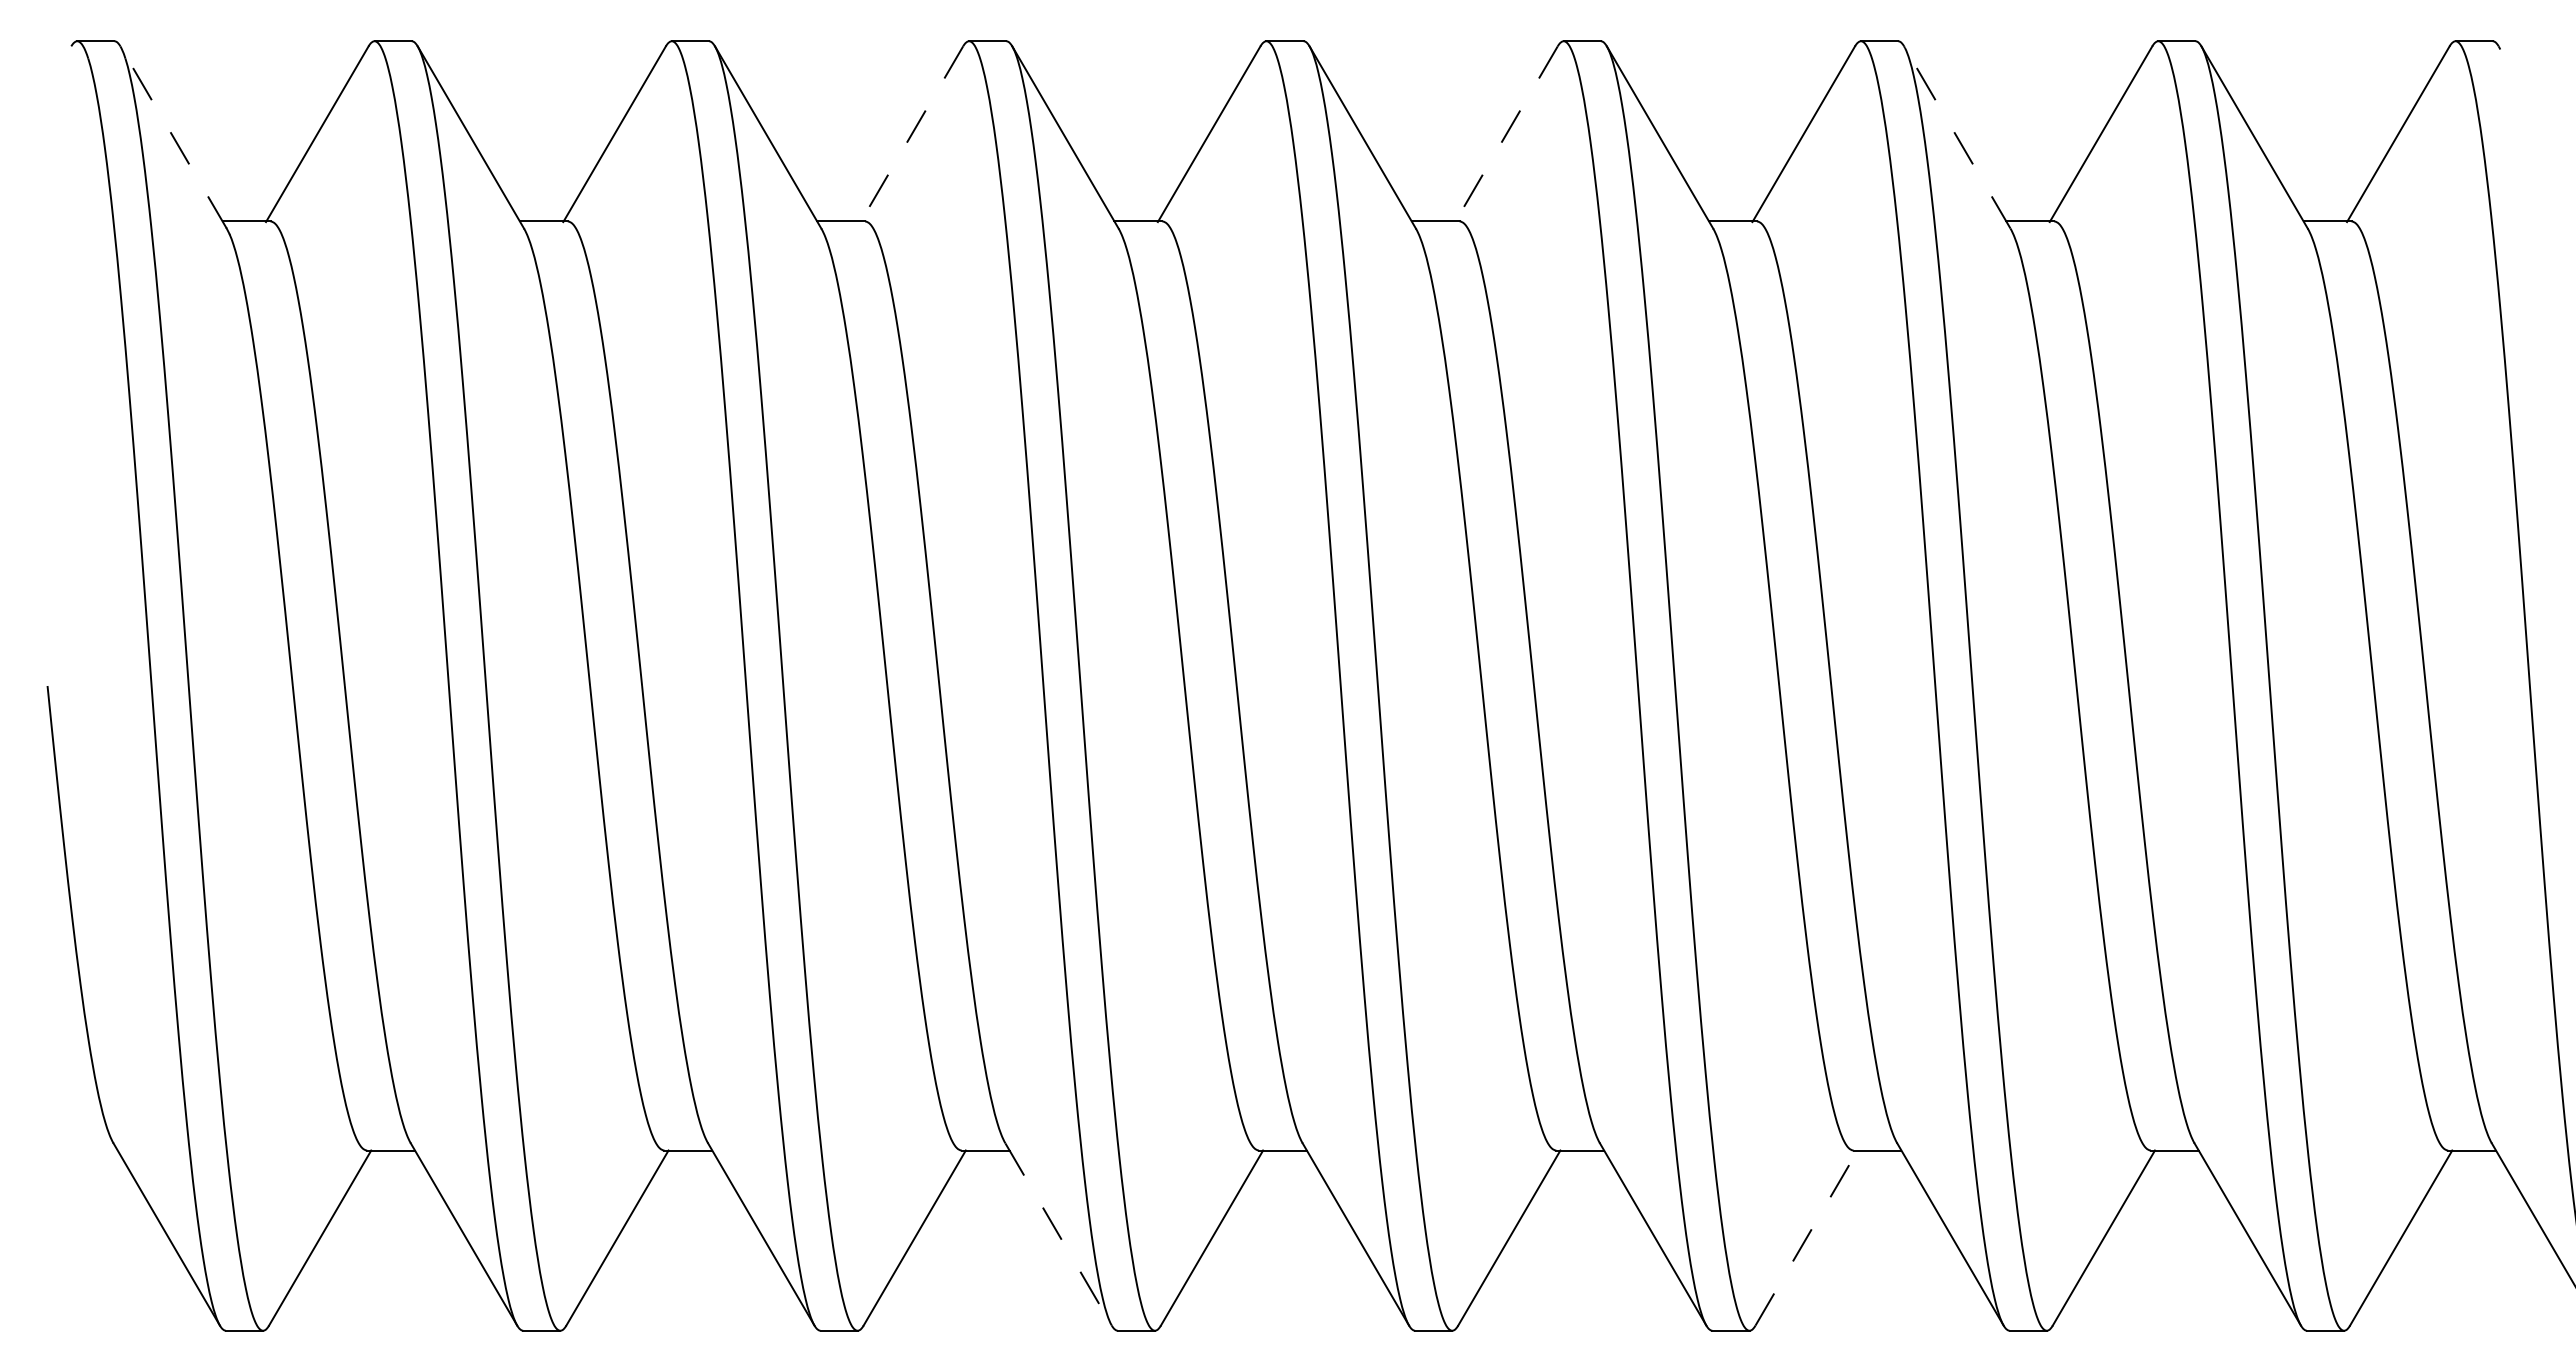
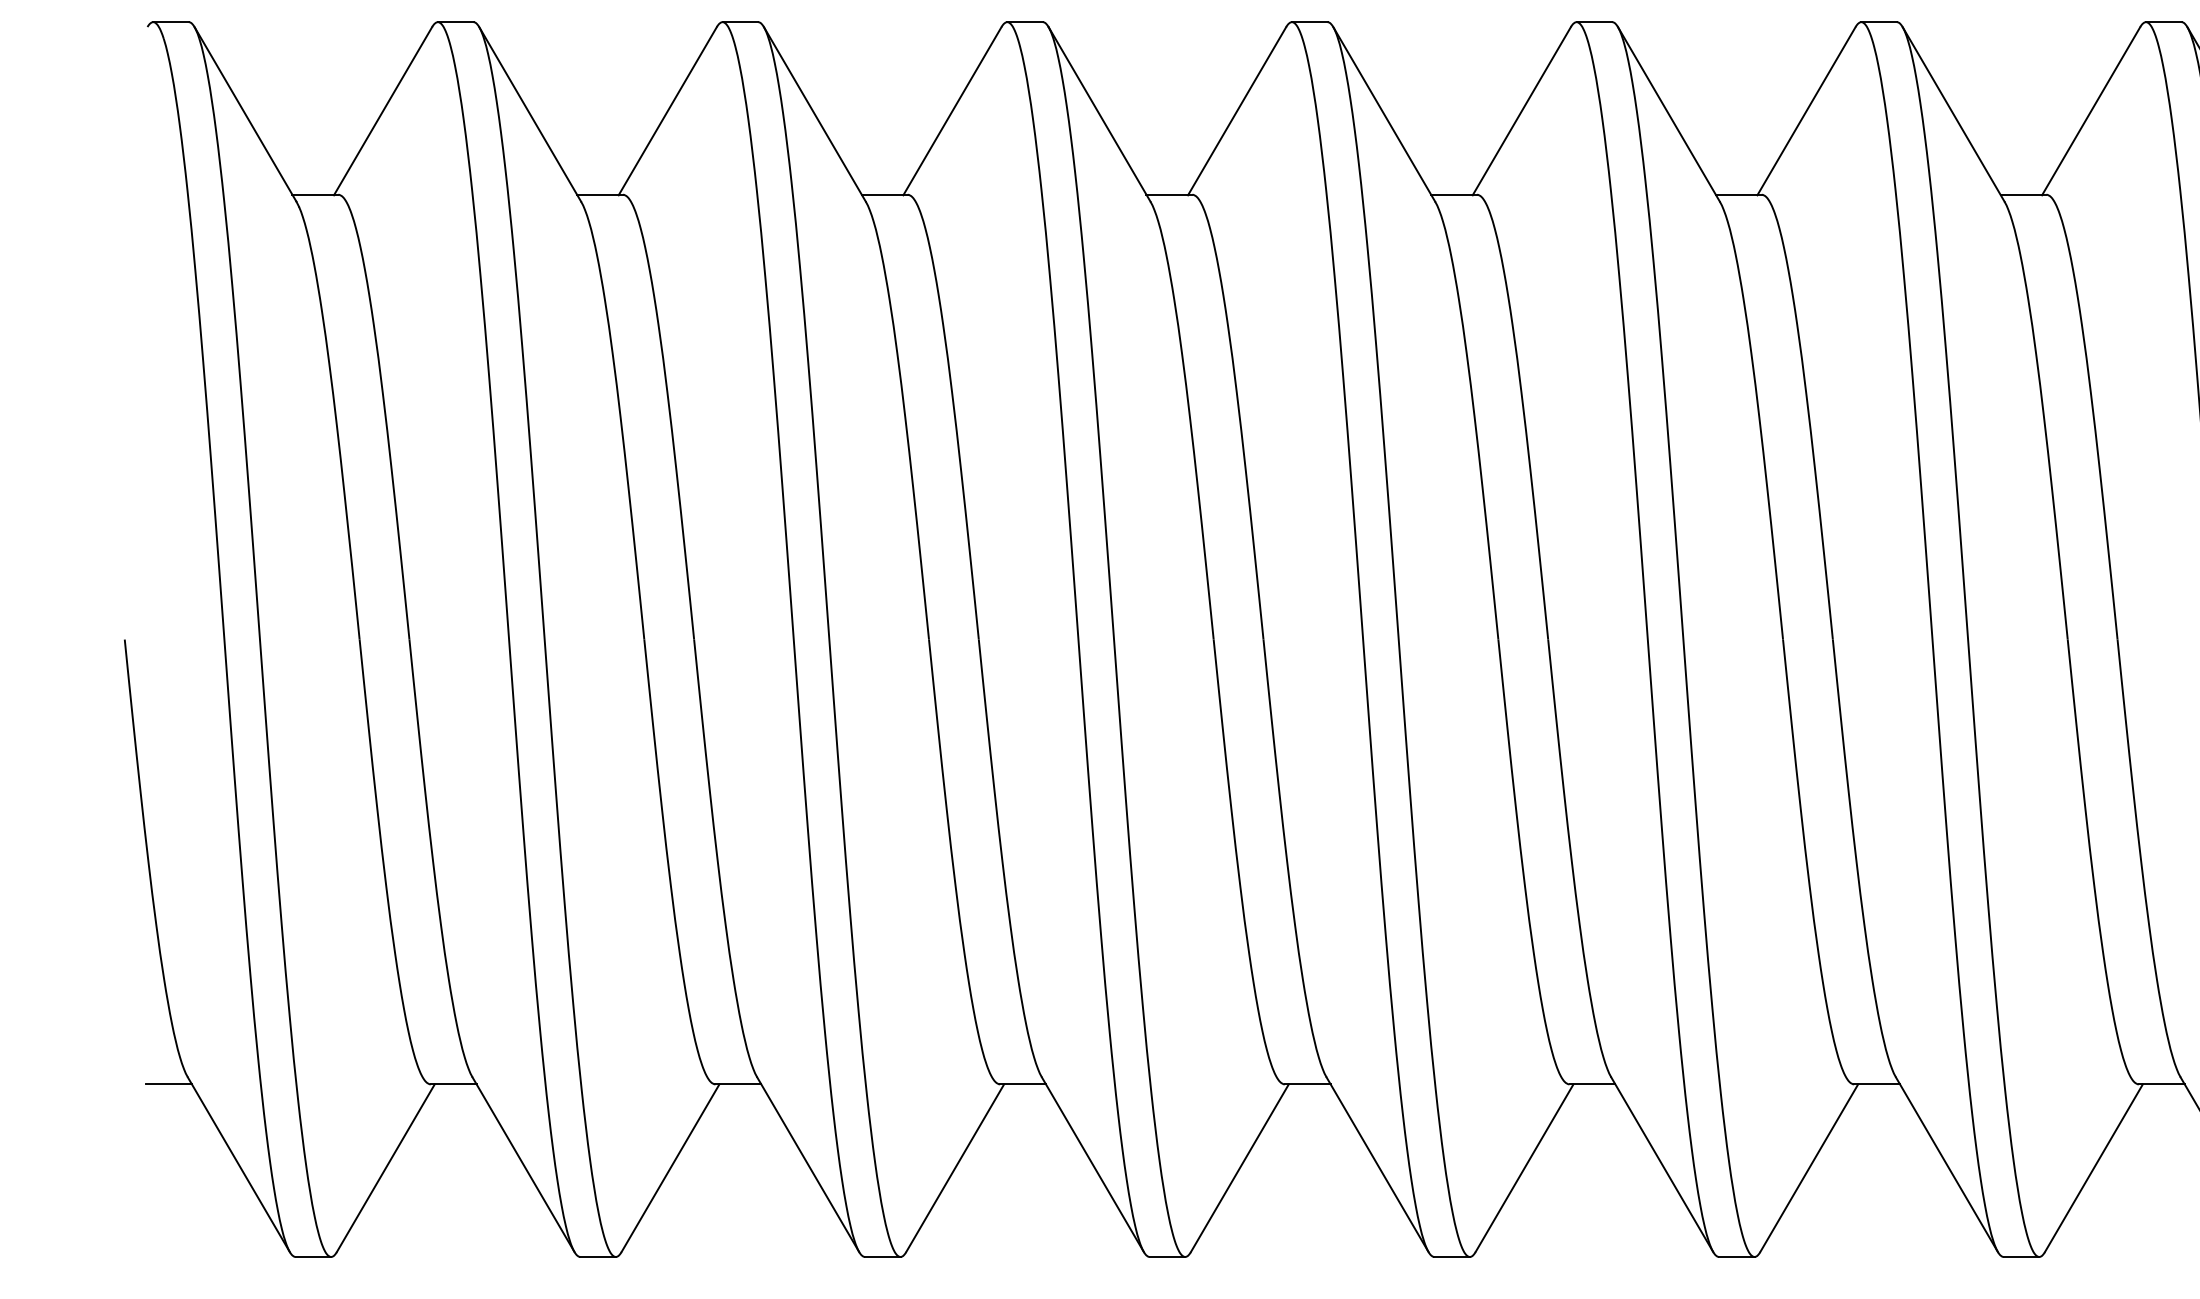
line: (911, 134) -> (952, 111), dashed -> solid
line: (1506, 134) -> (1521, 111), dashed -> solid
line: (173, 137) -> (245, 114), dashed -> solid
line: (1957, 137) -> (1953, 114), dashed -> solid
line: (93, 1150) -> (168, 1084), added
line: (1058, 1234) -> (1092, 1164), dashed -> solid
line: (1806, 1237) -> (1809, 1167), dashed -> solid

